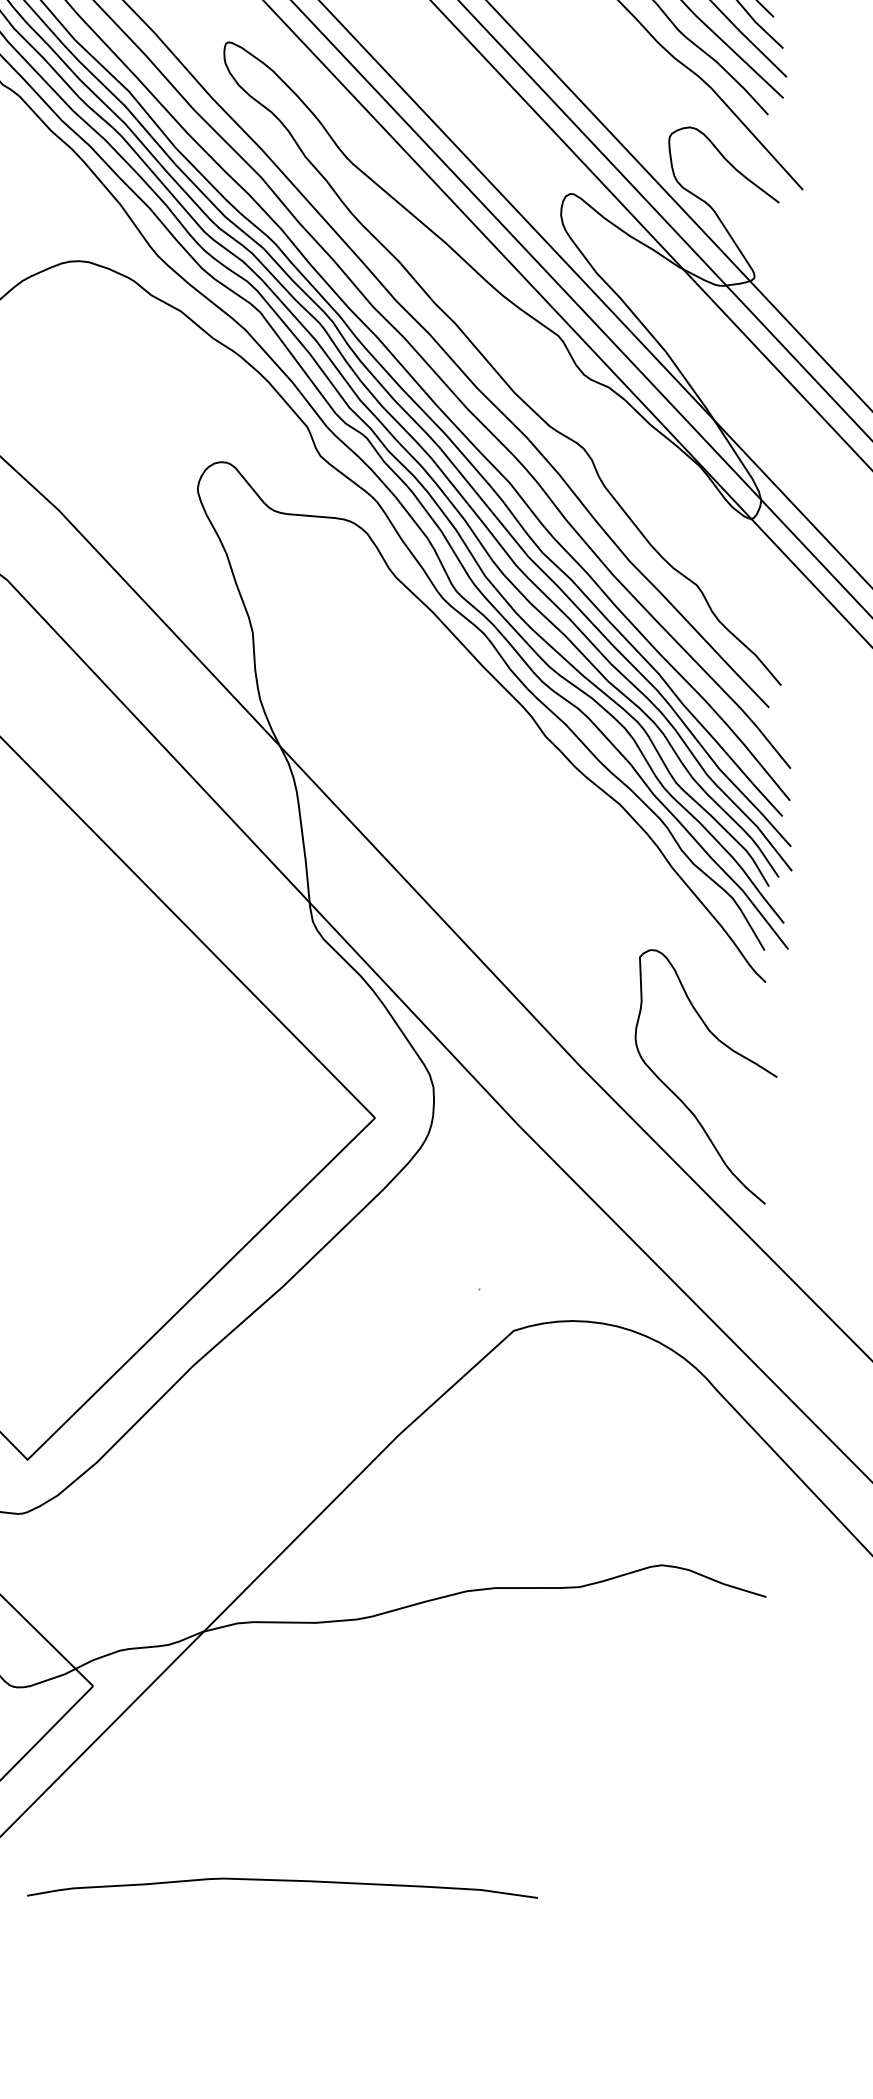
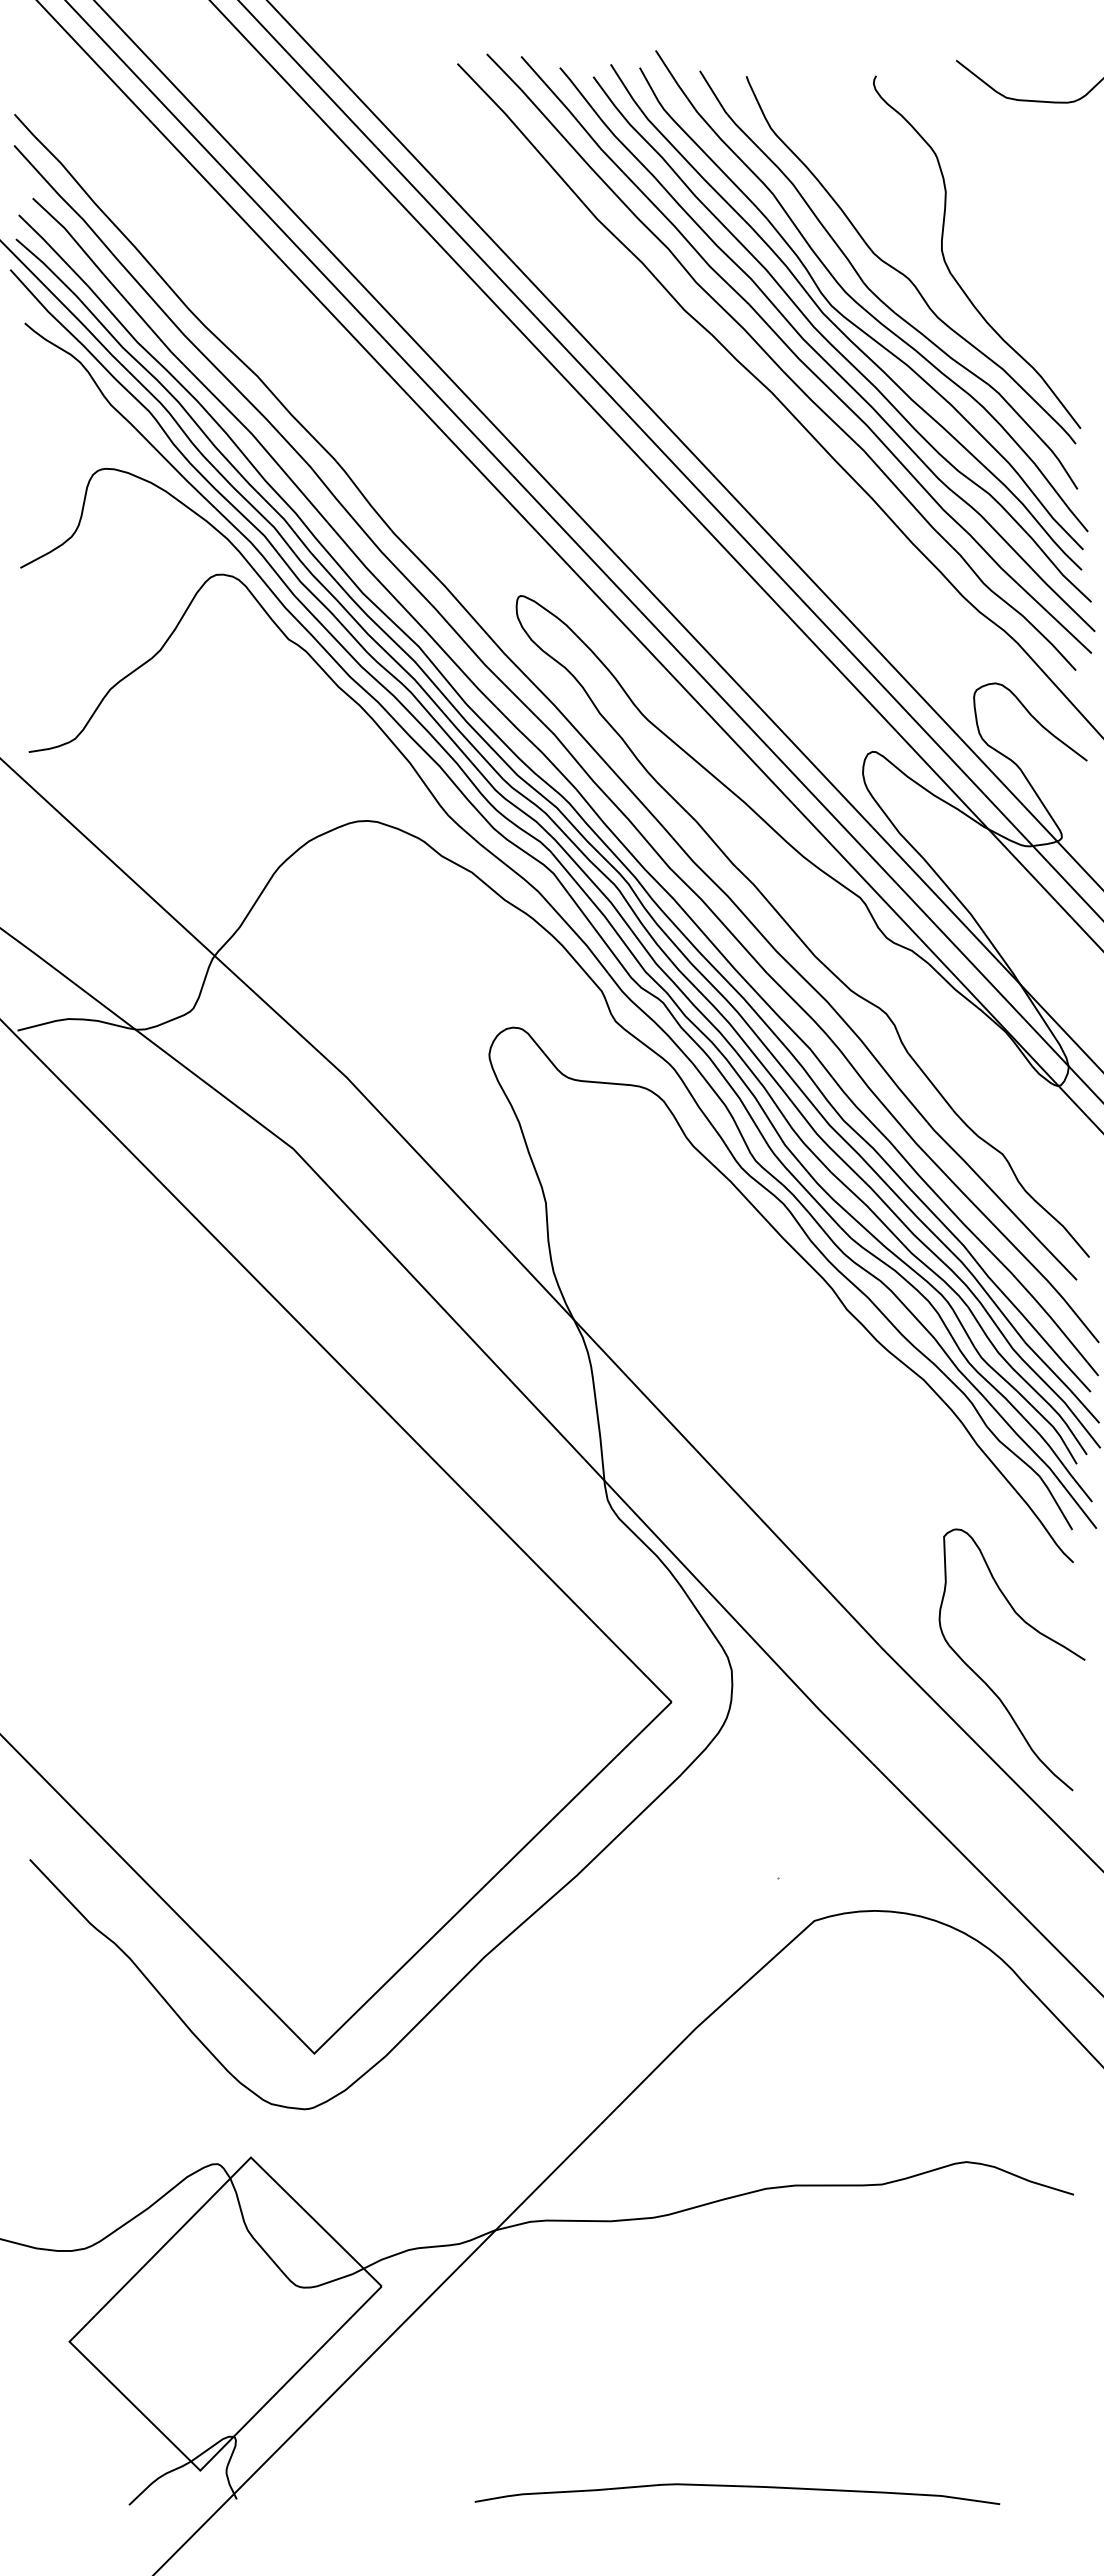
curve: (283, 1881) -> (738, 2487), moved

